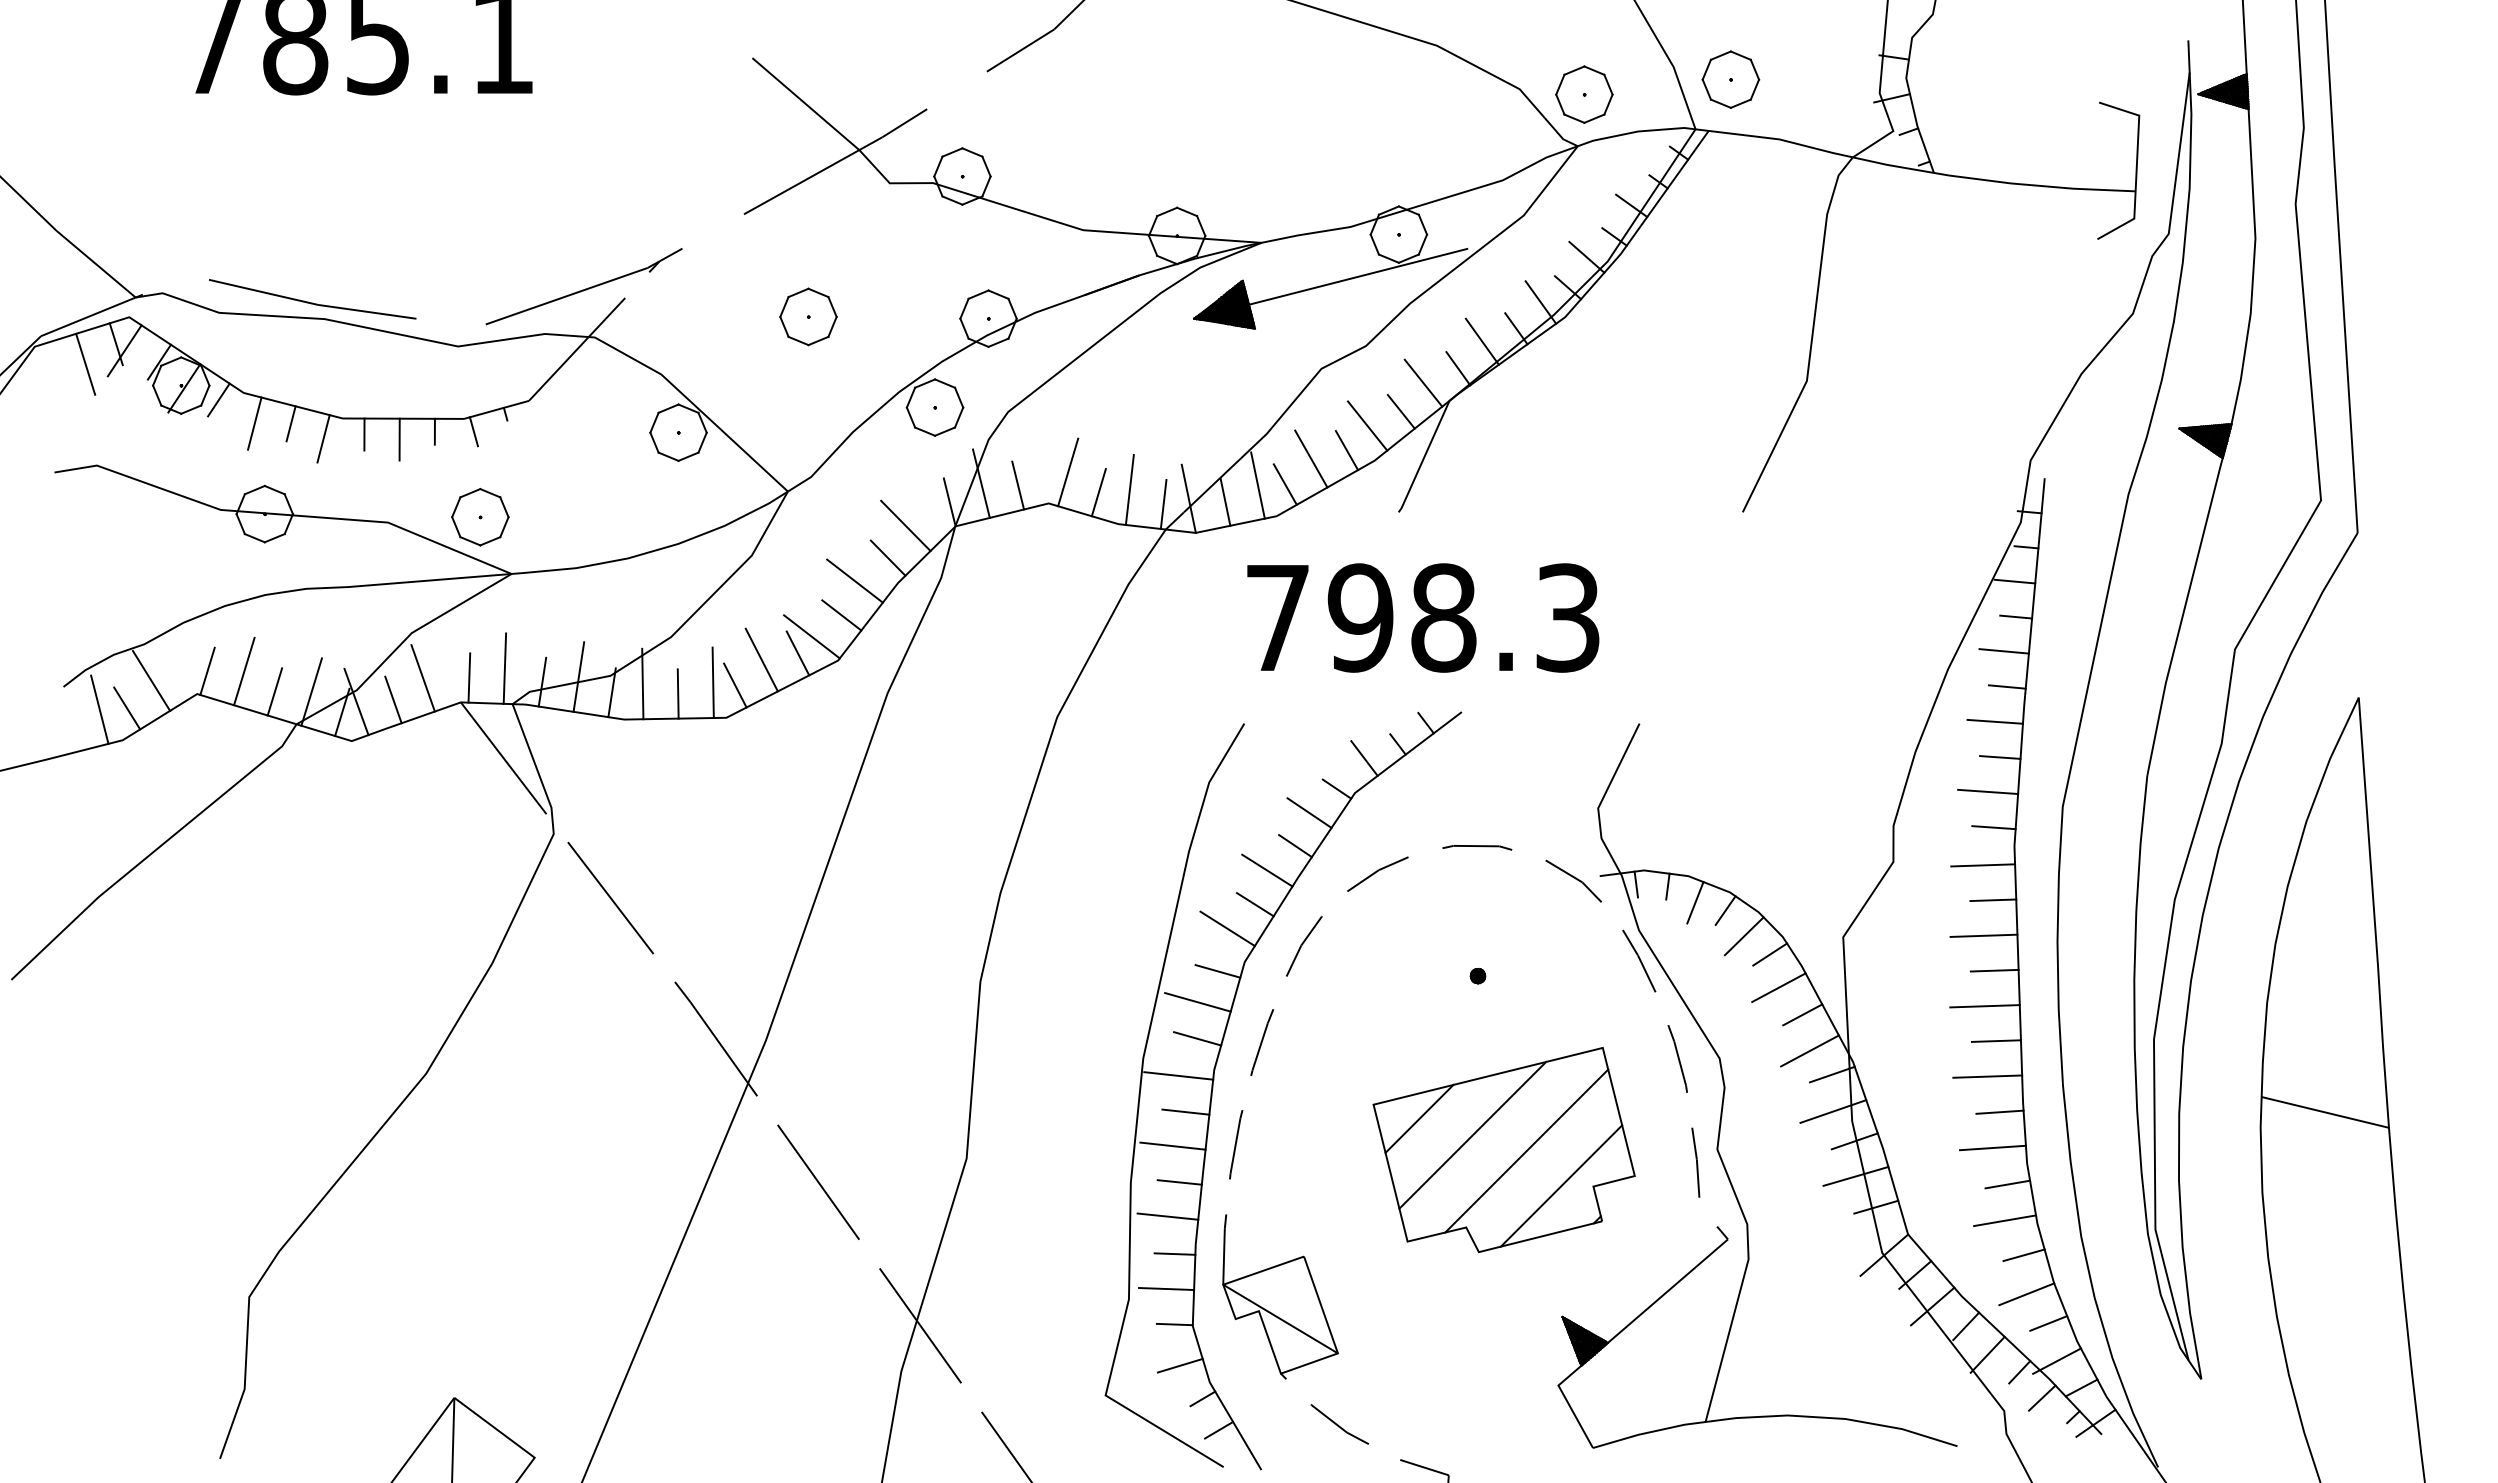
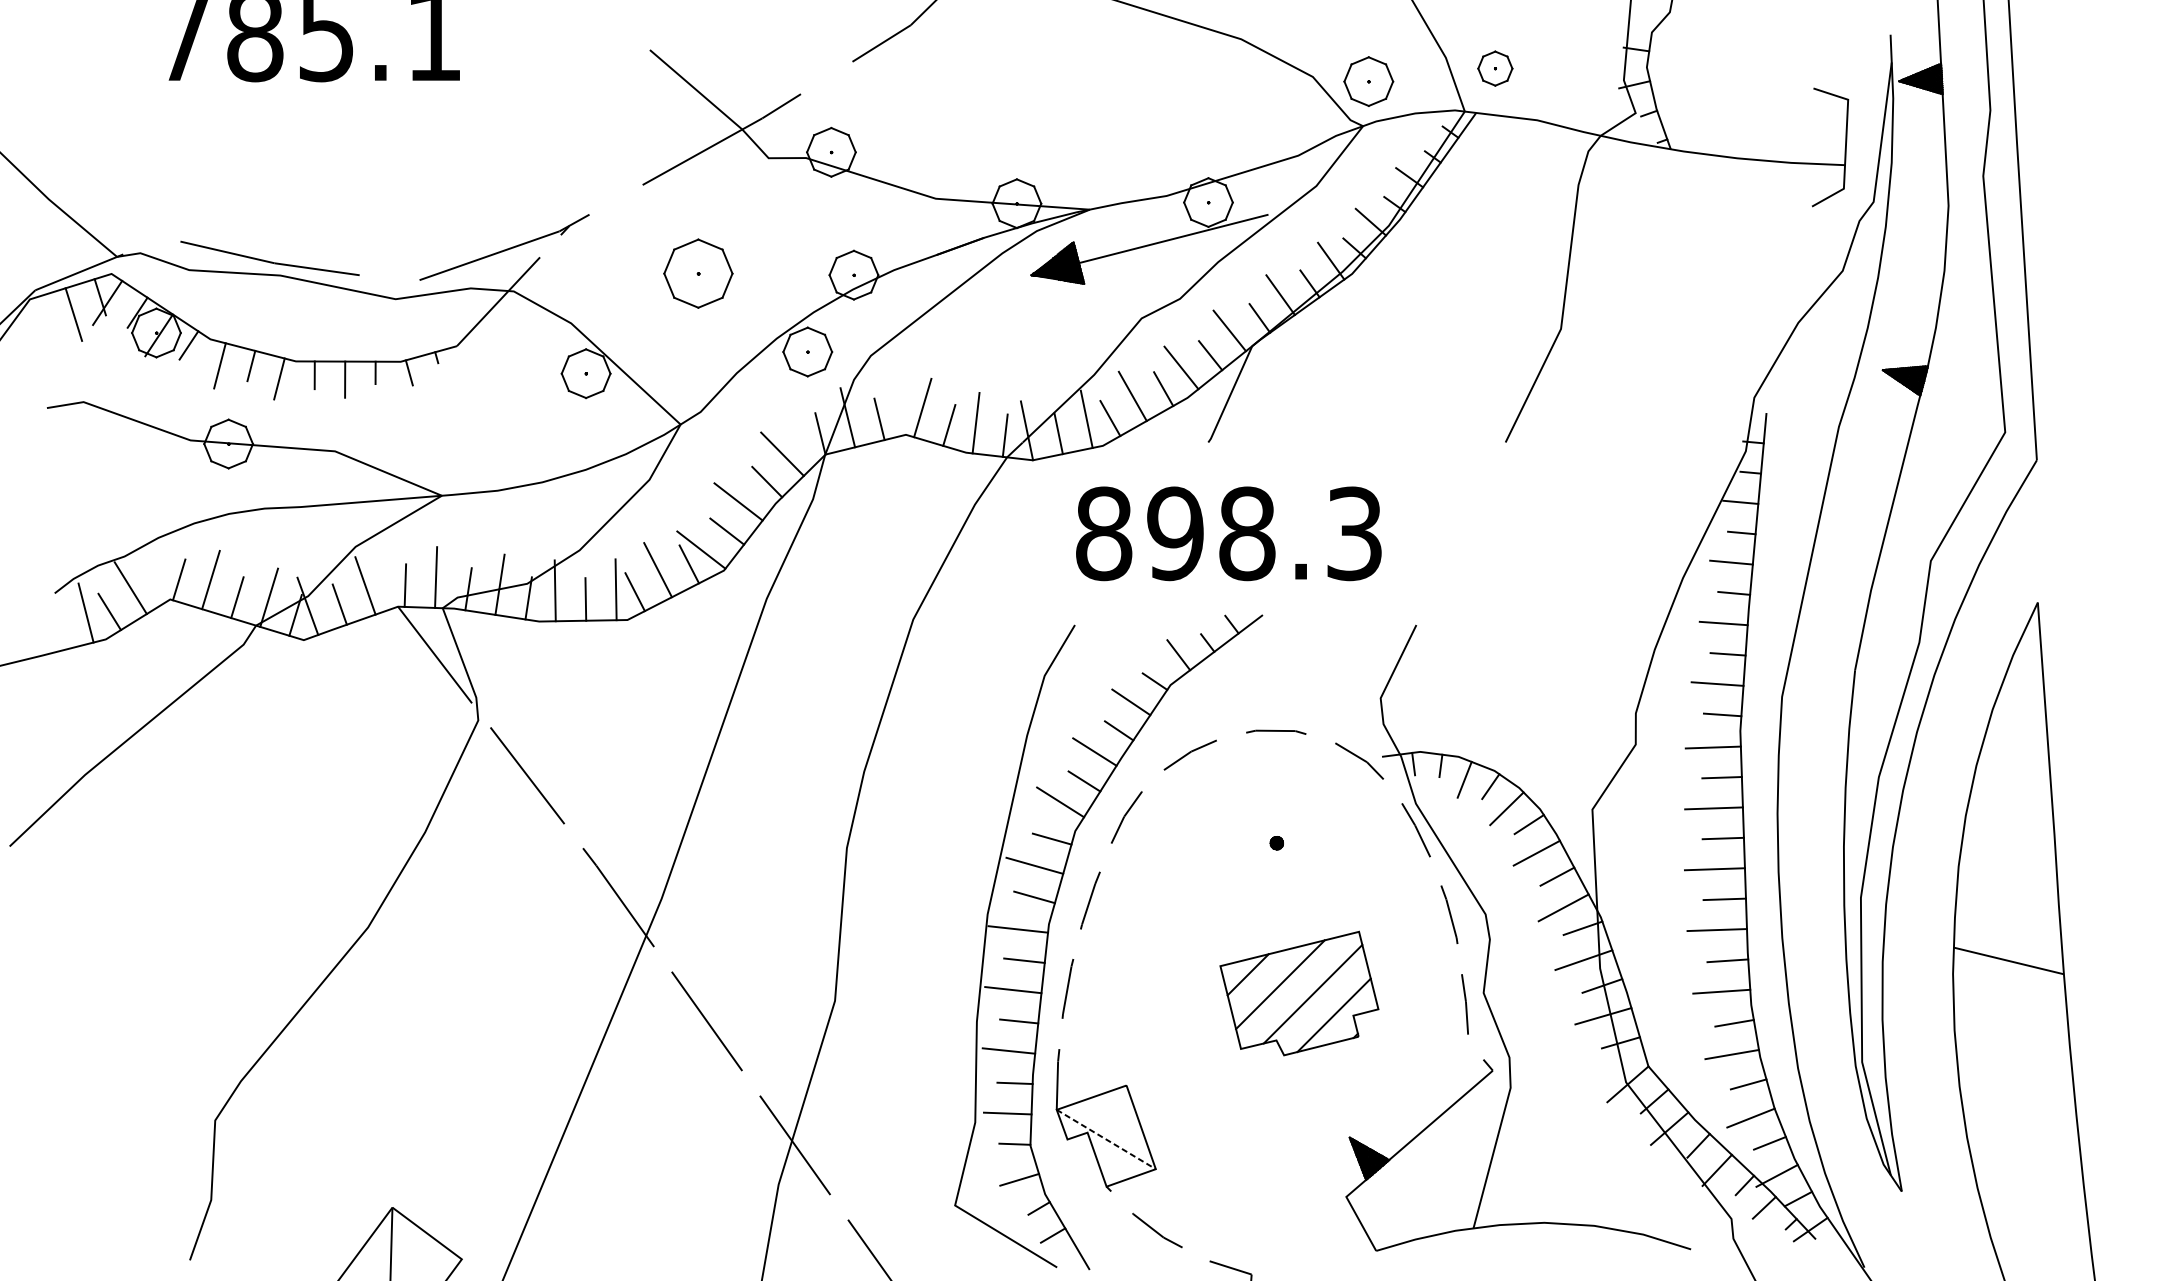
part: (1730, 79) -> (1495, 68), size x0.7
part: (808, 316) -> (698, 273), size x1.4
part: (480, 517) -> (415, 446), removed
text: (1277, 617) -> (1103, 533), 798.3 -> 898.3
part: (1503, 1150) -> (1298, 993), size x0.7
line: (1280, 1319) -> (1106, 1139), solid -> dashed

